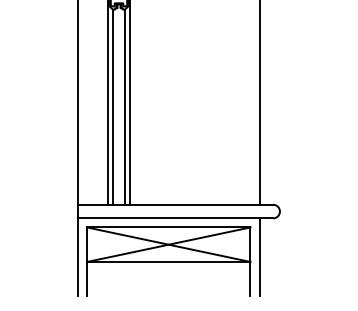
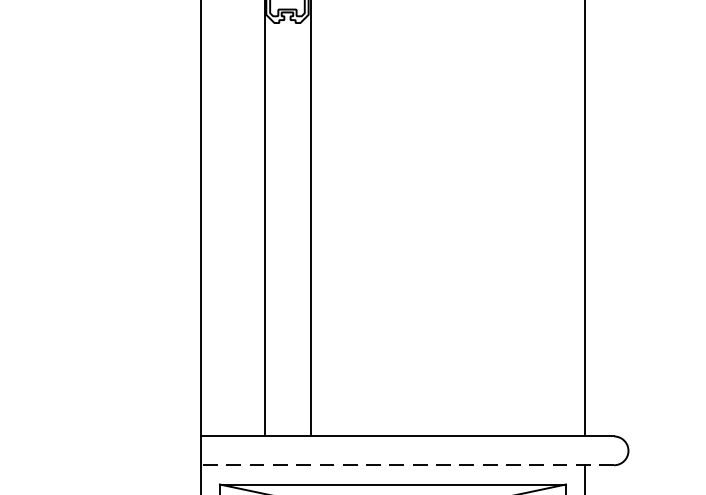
line: (113, 106) -> (275, 228), removed
line: (125, 106) -> (301, 228), removed
line: (175, 218) -> (407, 465), solid -> dashed

